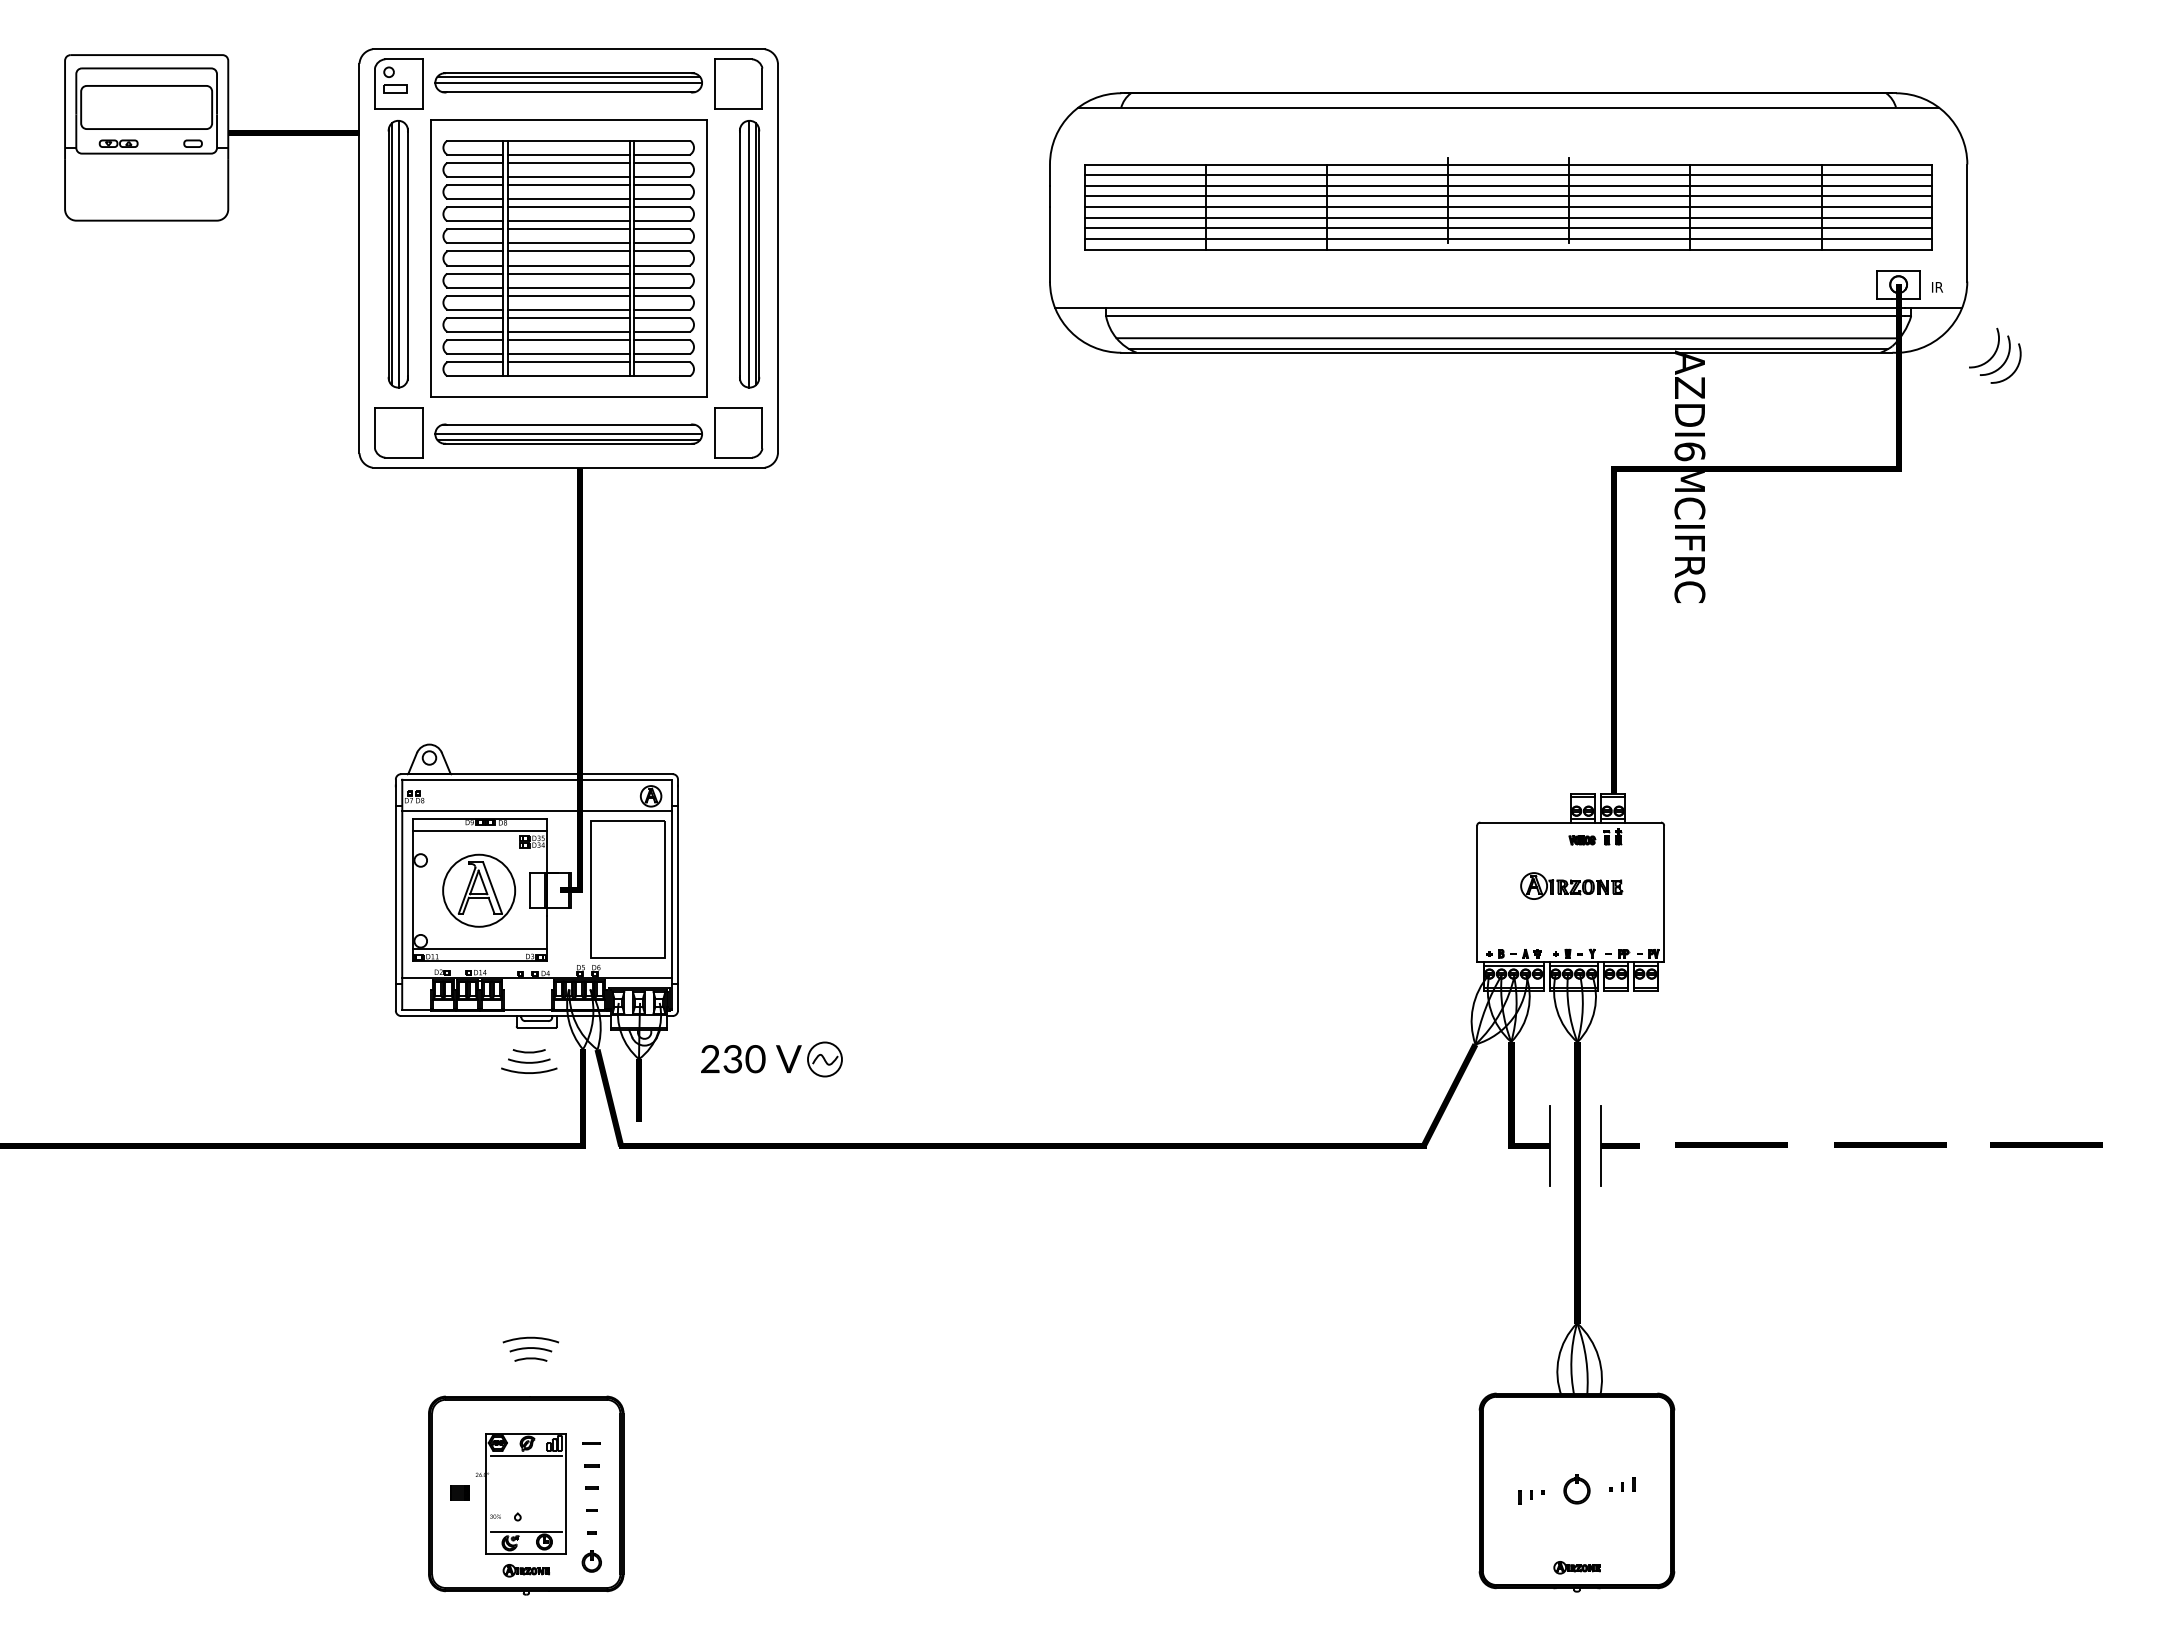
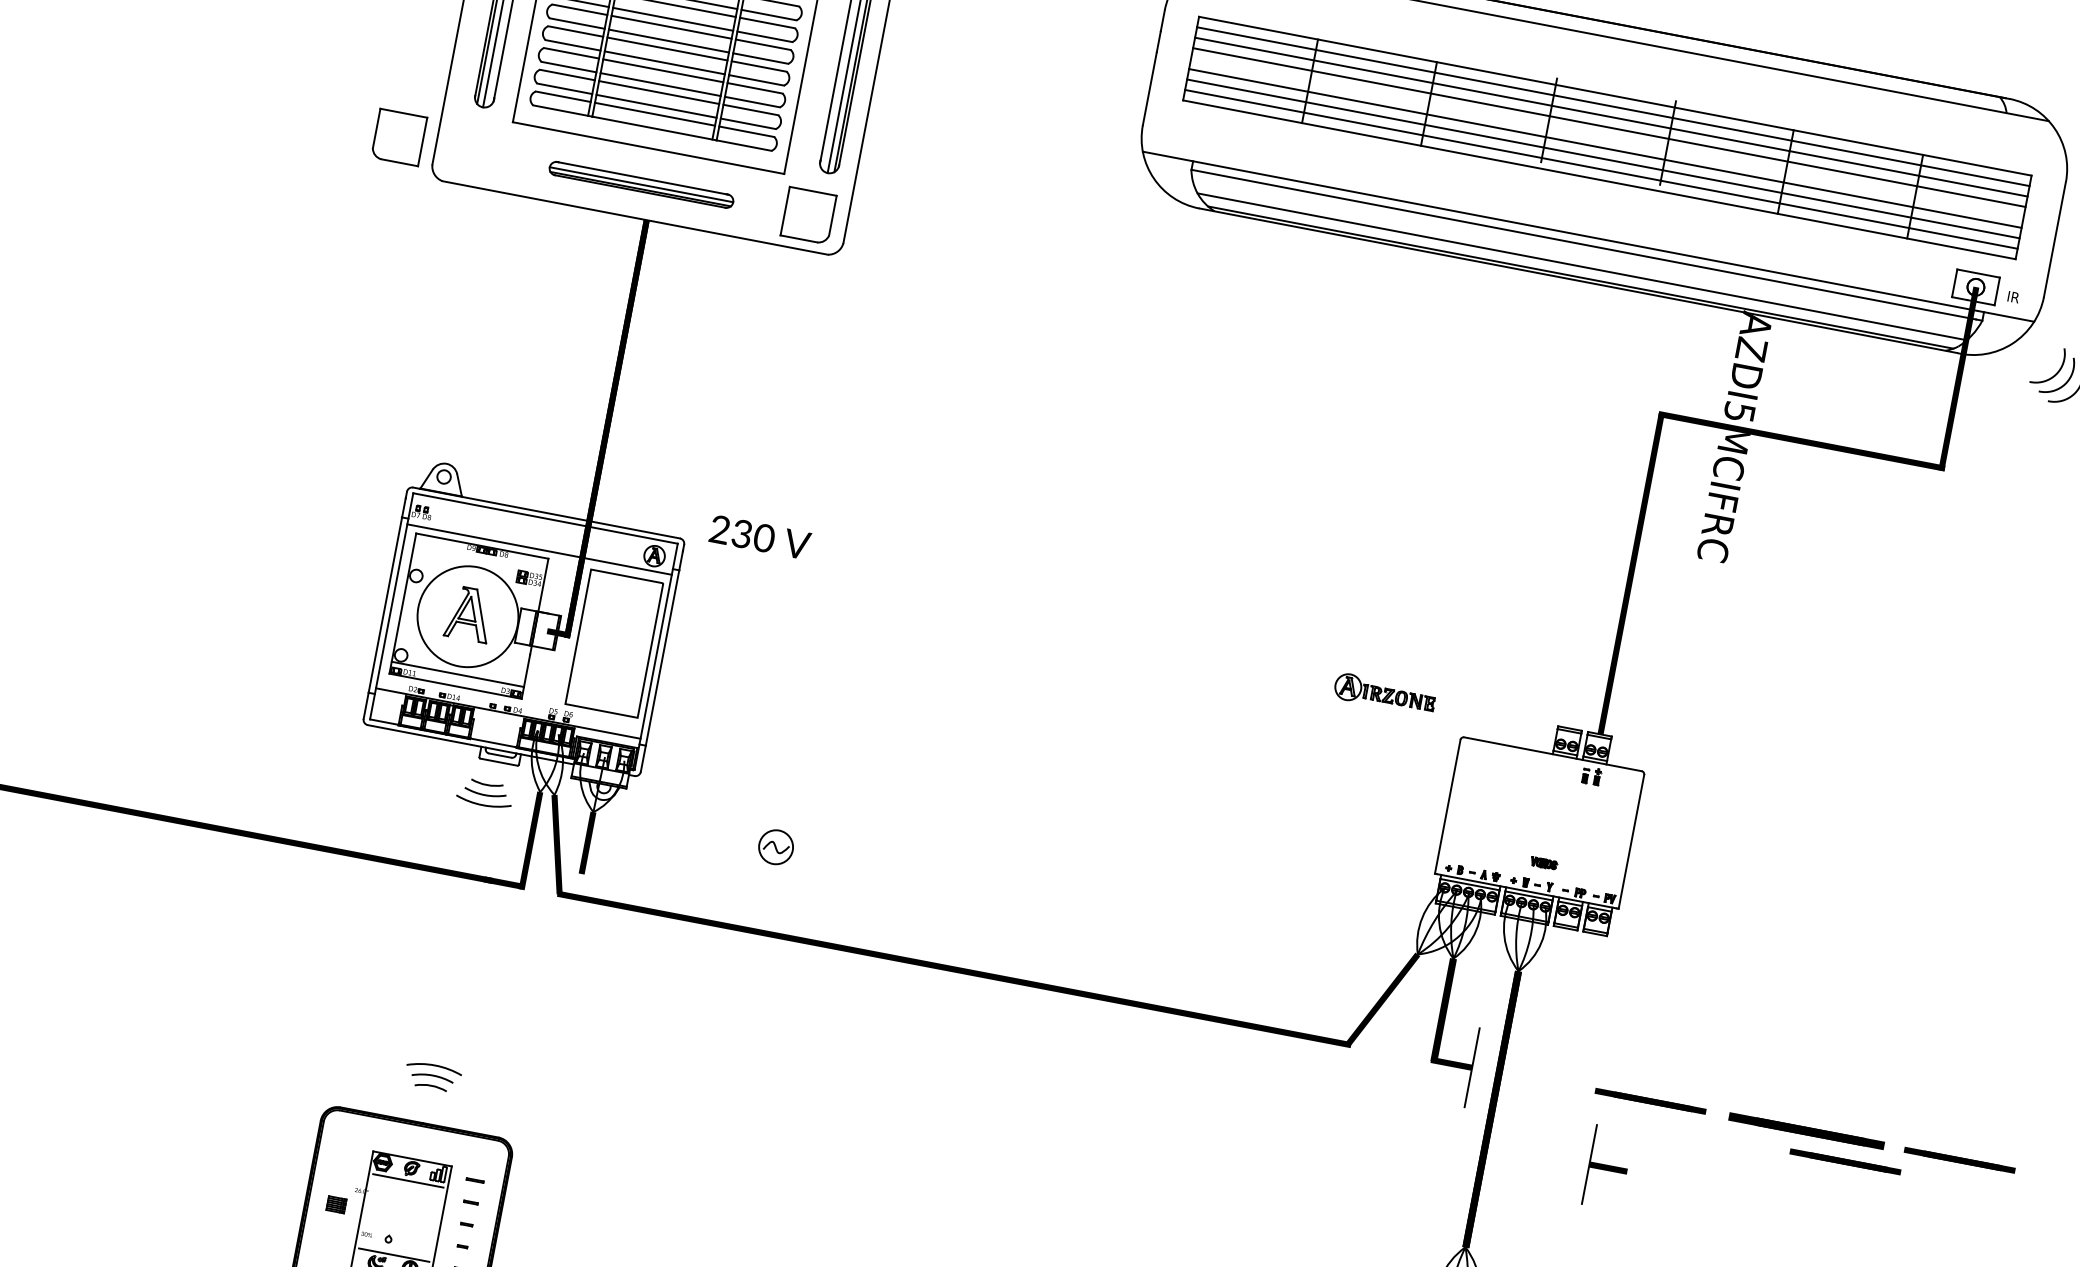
line: (1508, 207) -> (1607, 138), removed
part: (398, 432) -> (399, 137), moved
part: (568, 433) -> (641, 184), size x0.7
text: (1689, 451) -> (1739, 412), AZDI6MCIFRC -> AZDI5MCIFRC
line: (479, 830) -> (479, 557), removed
part: (1582, 840) -> (1544, 863), moved
part: (1571, 885) -> (1385, 693), moved
circle: (479, 890) -> (468, 616), size x1.4
text: (751, 1059) -> (760, 537), moved
part: (1890, 1144) -> (1806, 1130), size x1.4
part: (1619, 1145) -> (1607, 1167), moved
part: (1934, 1167) -> (1845, 1161), added

